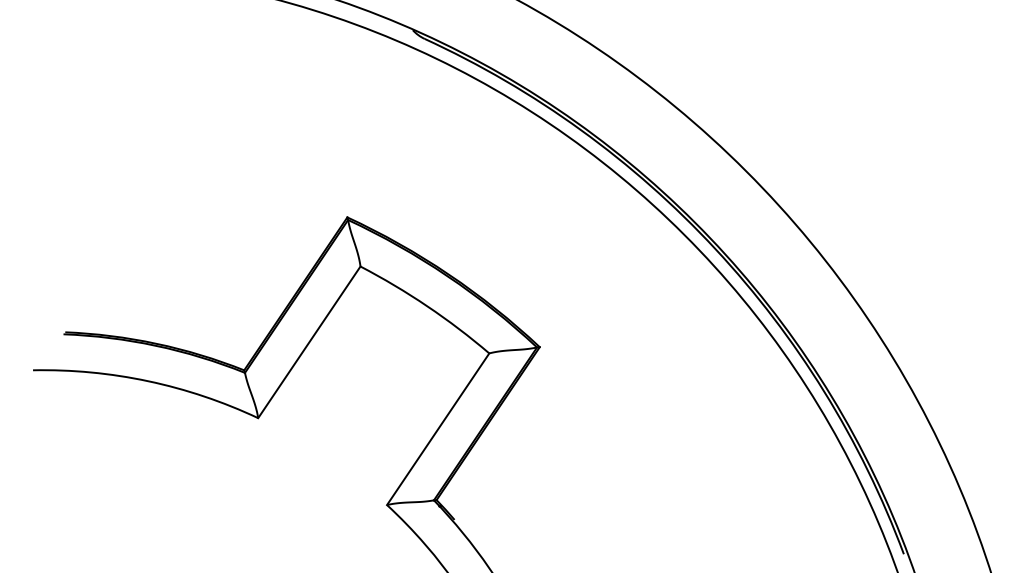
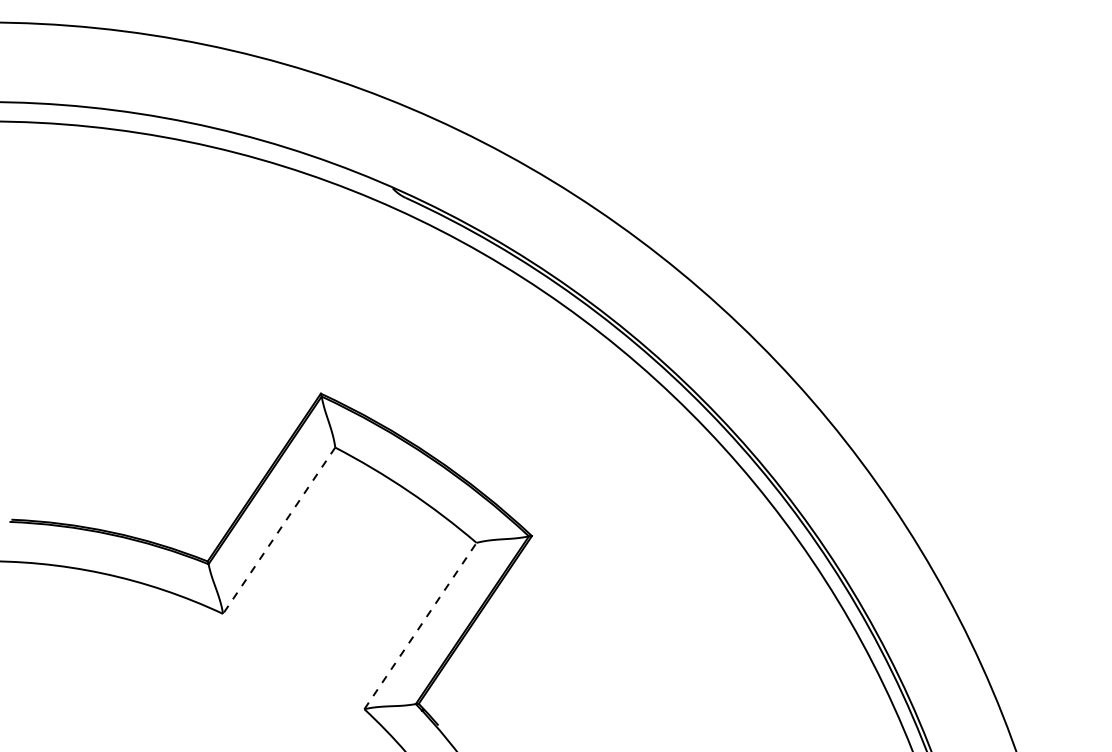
line: (308, 343) -> (278, 531), solid -> dashed
line: (438, 428) -> (420, 625), solid -> dashed

